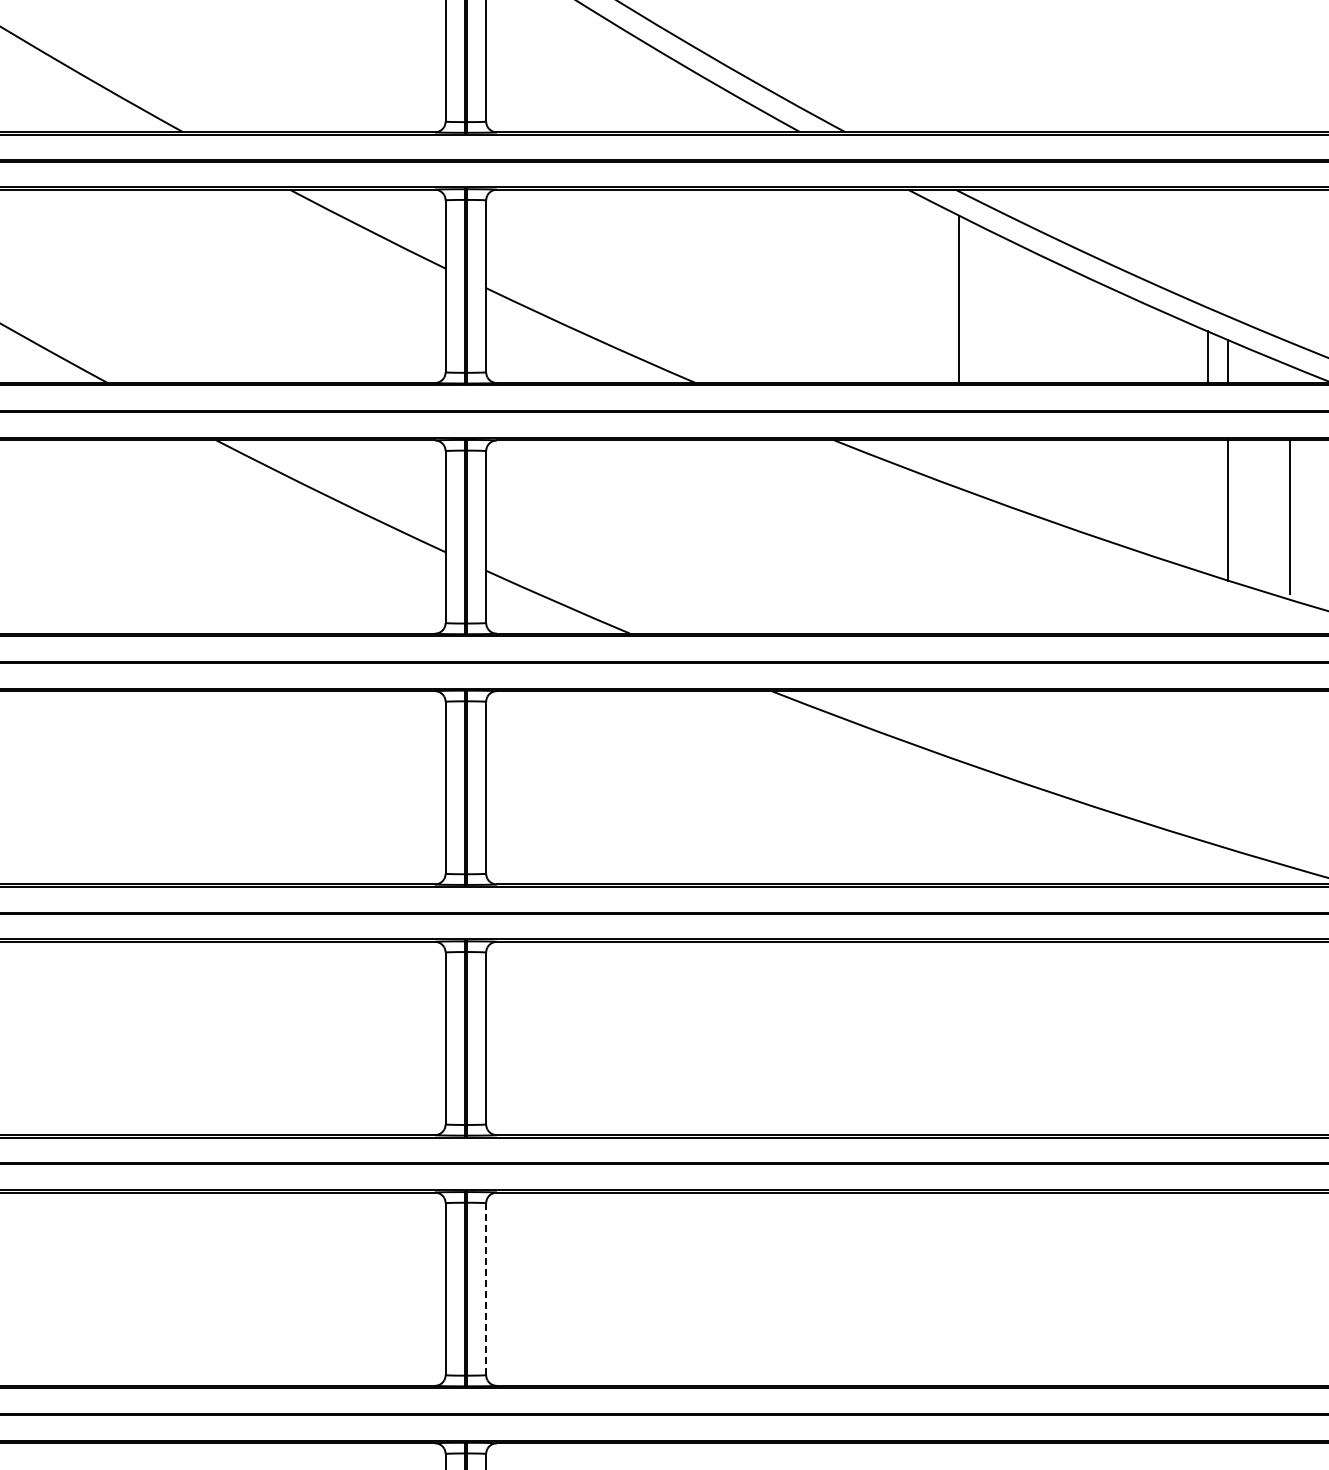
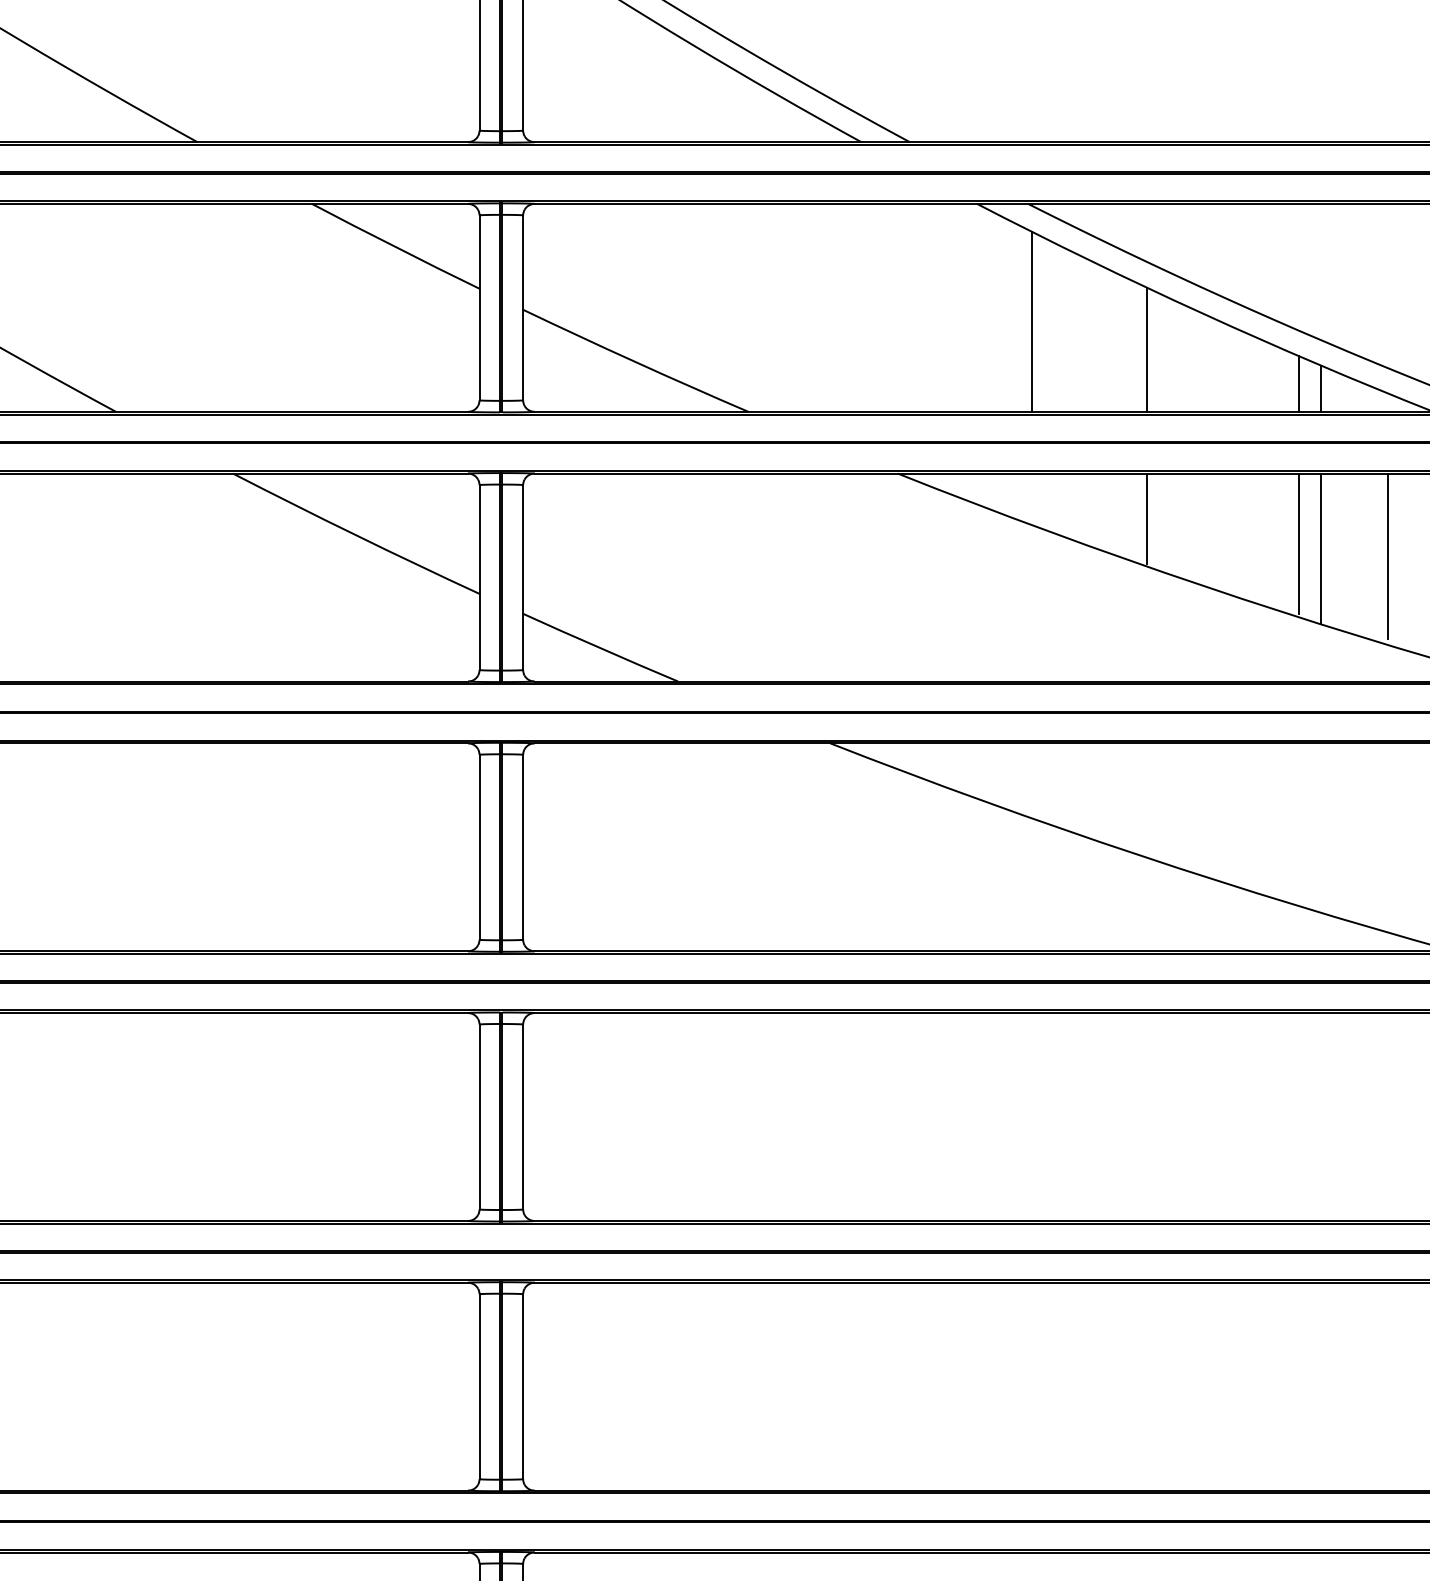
line: (1066, 324) -> (1147, 348), added
line: (1066, 482) -> (1147, 518), added
line: (1207, 505) -> (1299, 543), added
line: (486, 1289) -> (523, 1387), dashed -> solid

